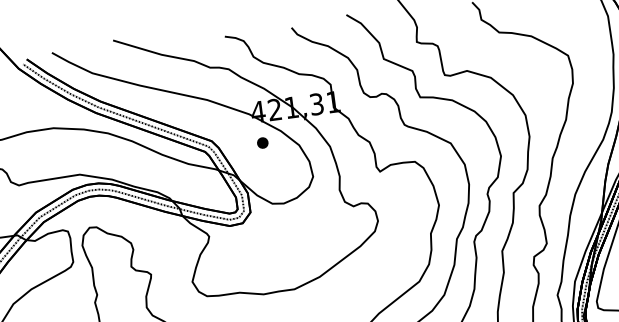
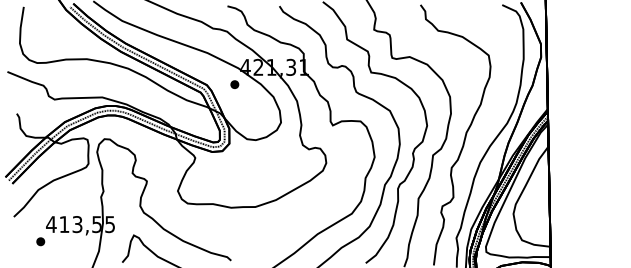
part: (262, 142) -> (234, 84), moved

